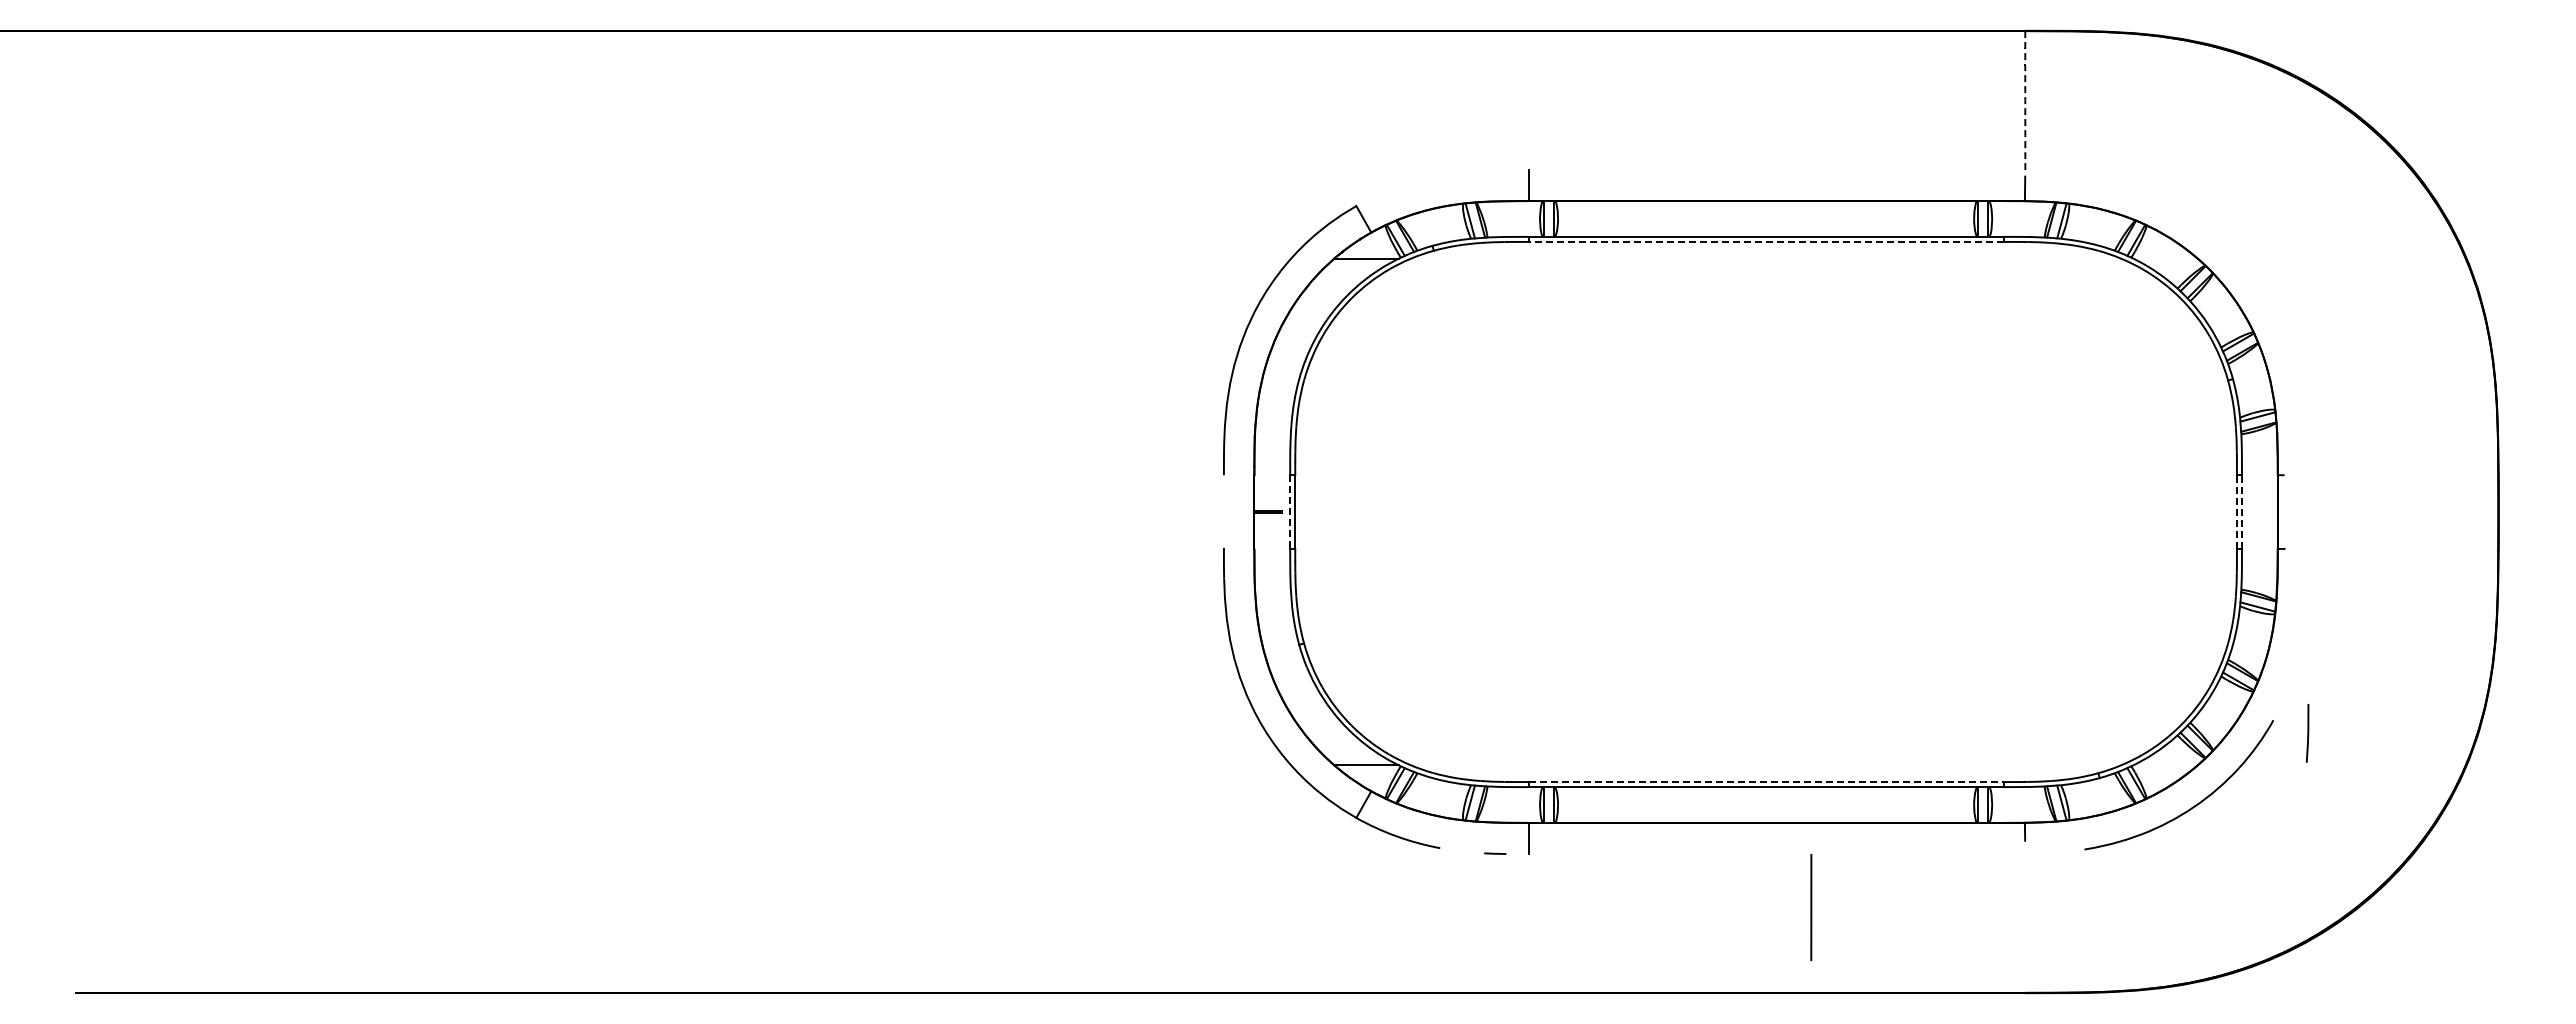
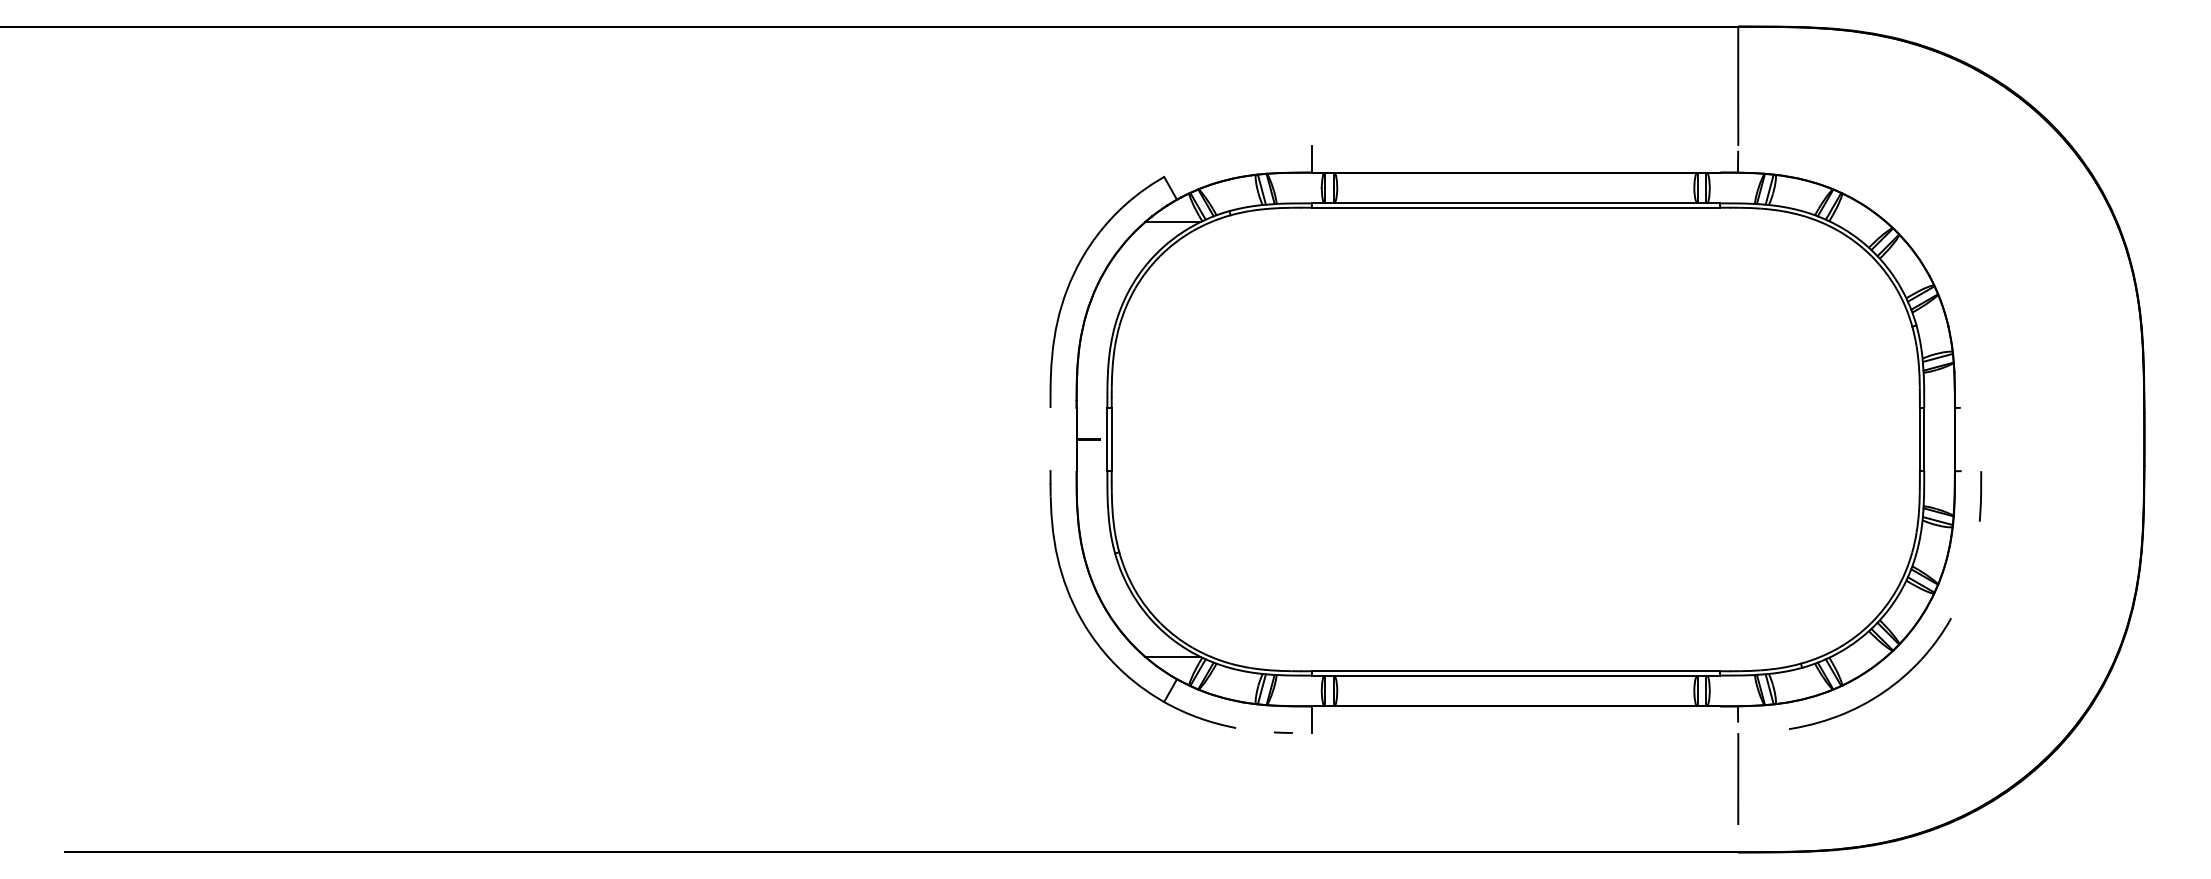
arc: (2025, 100) -> (1738, 86), dashed -> solid
line: (1766, 241) -> (1516, 207), dashed -> solid
line: (1290, 511) -> (1107, 439), dashed -> solid
line: (2236, 511) -> (1919, 439), dashed -> solid
line: (2242, 511) -> (1924, 439), dashed -> solid
line: (2307, 733) -> (1980, 496), moved
line: (1766, 782) -> (1516, 671), dashed -> solid
line: (1811, 907) -> (1738, 778), moved

